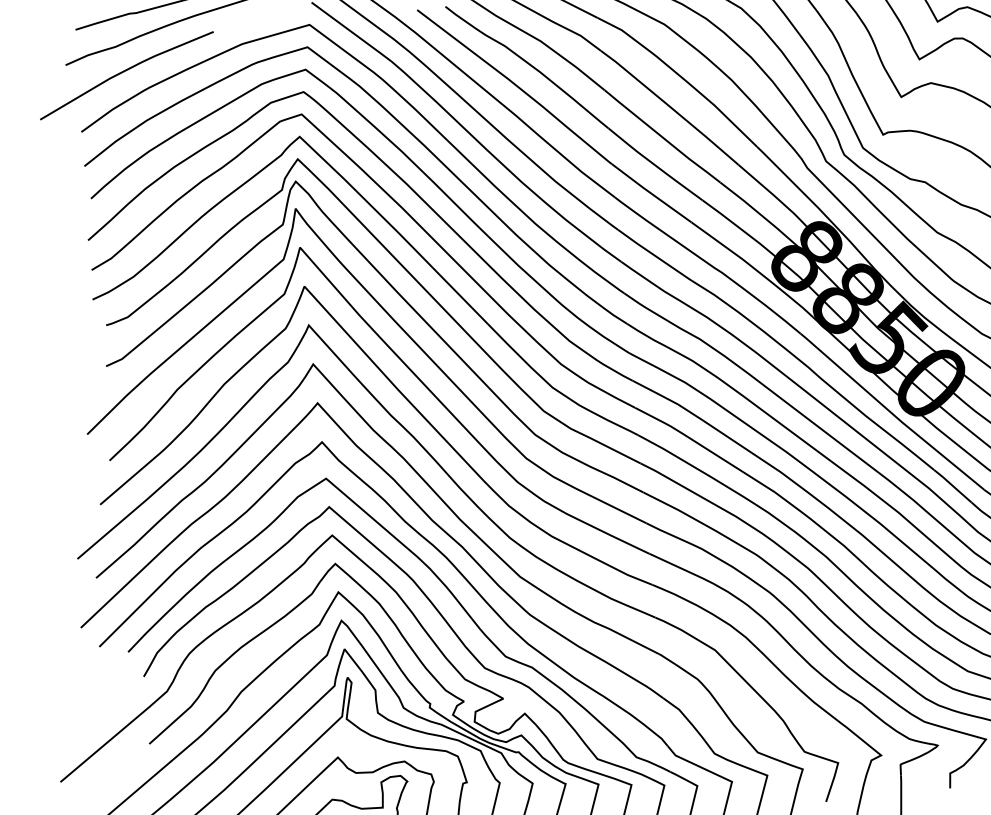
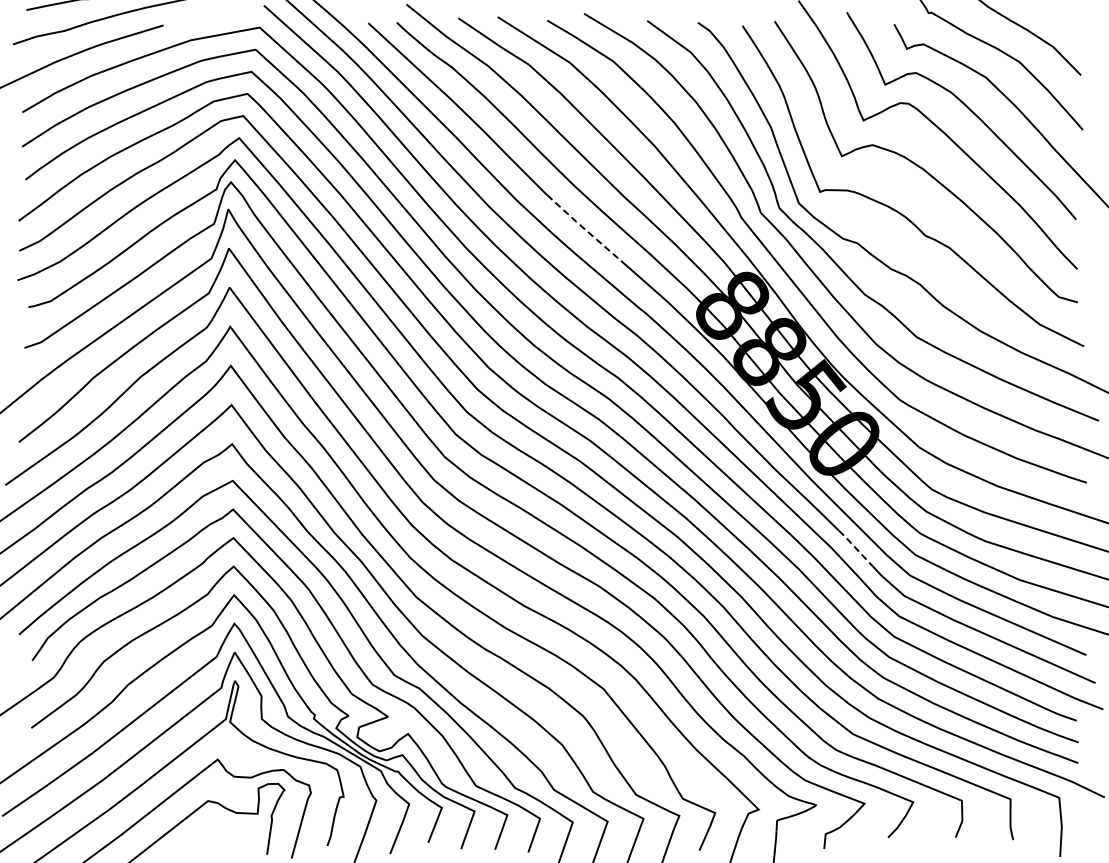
line: (651, 193) -> (583, 228), solid -> dashed
line: (953, 486) -> (856, 548), solid -> dashed

